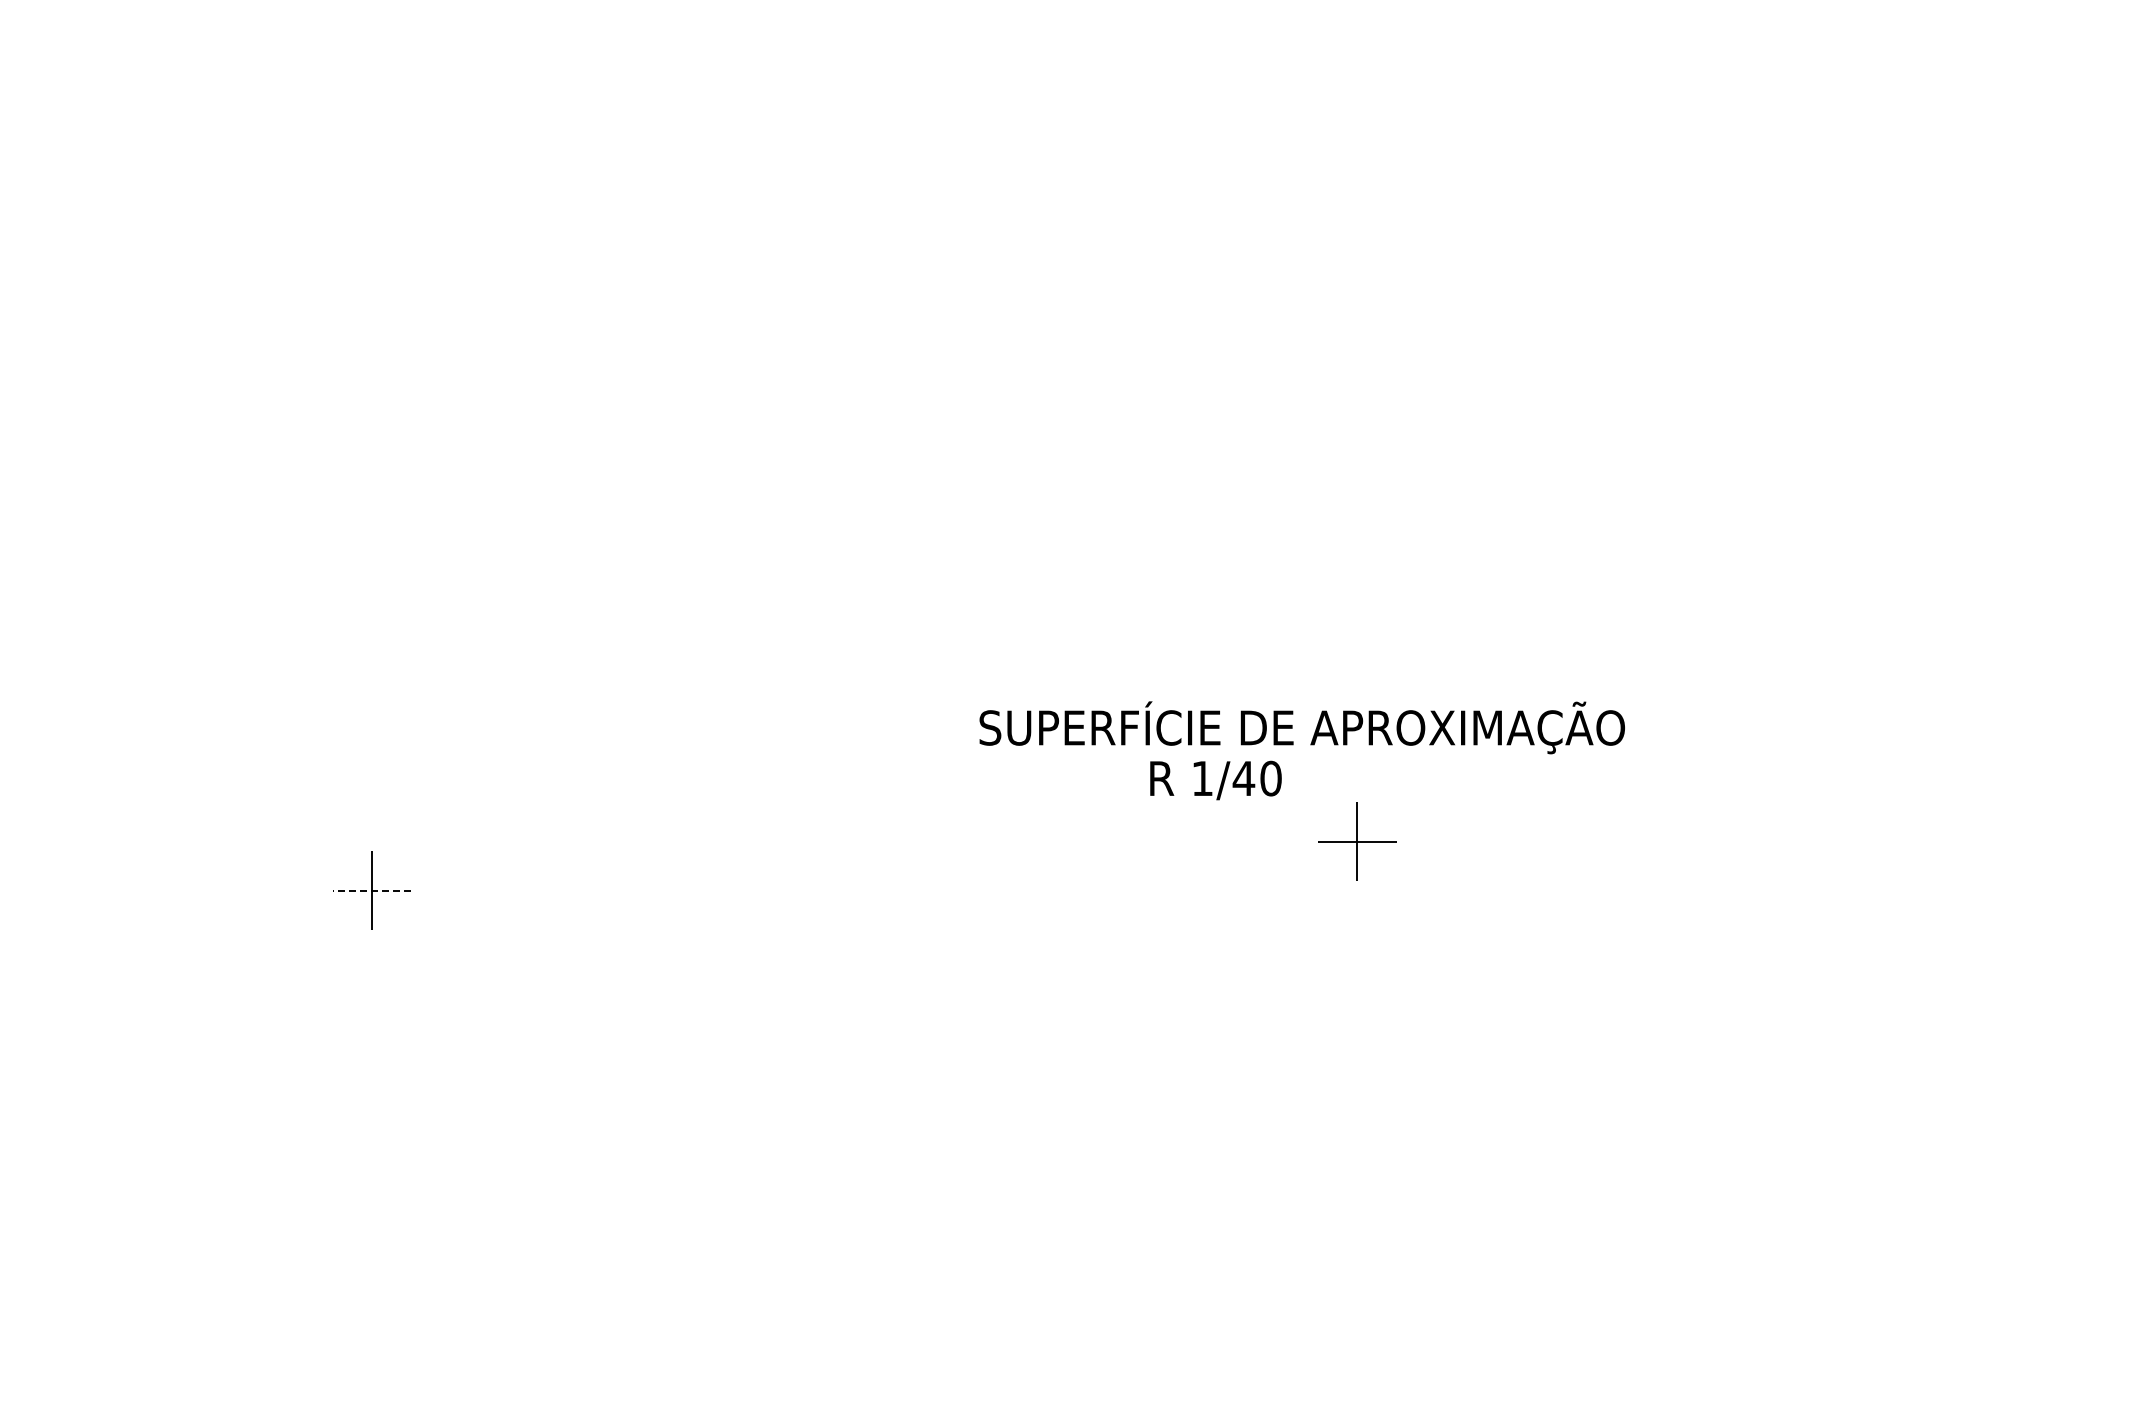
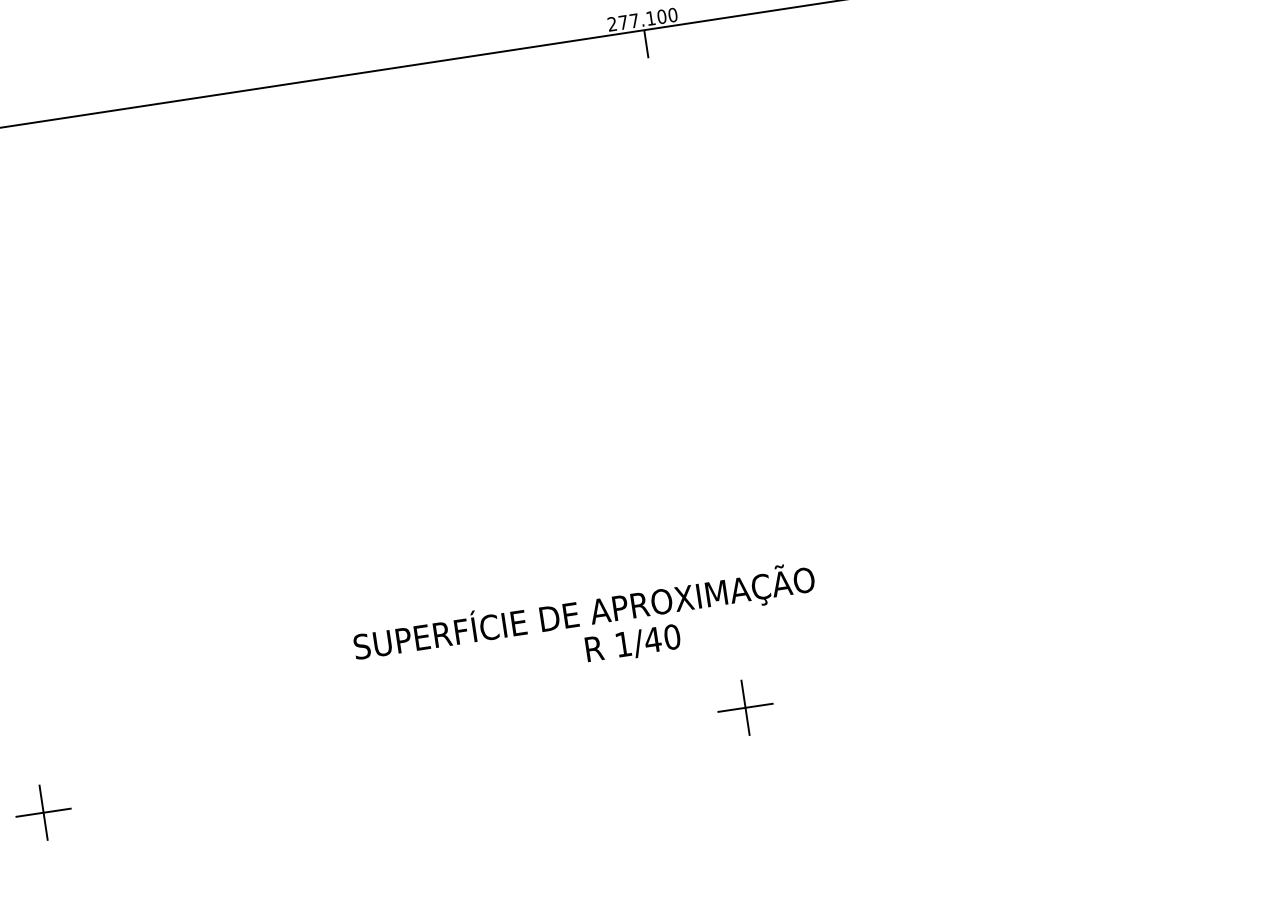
text: (1301, 727) -> (583, 613), moved
part: (1357, 841) -> (745, 707), moved
line: (371, 890) -> (43, 812), dashed -> solid

